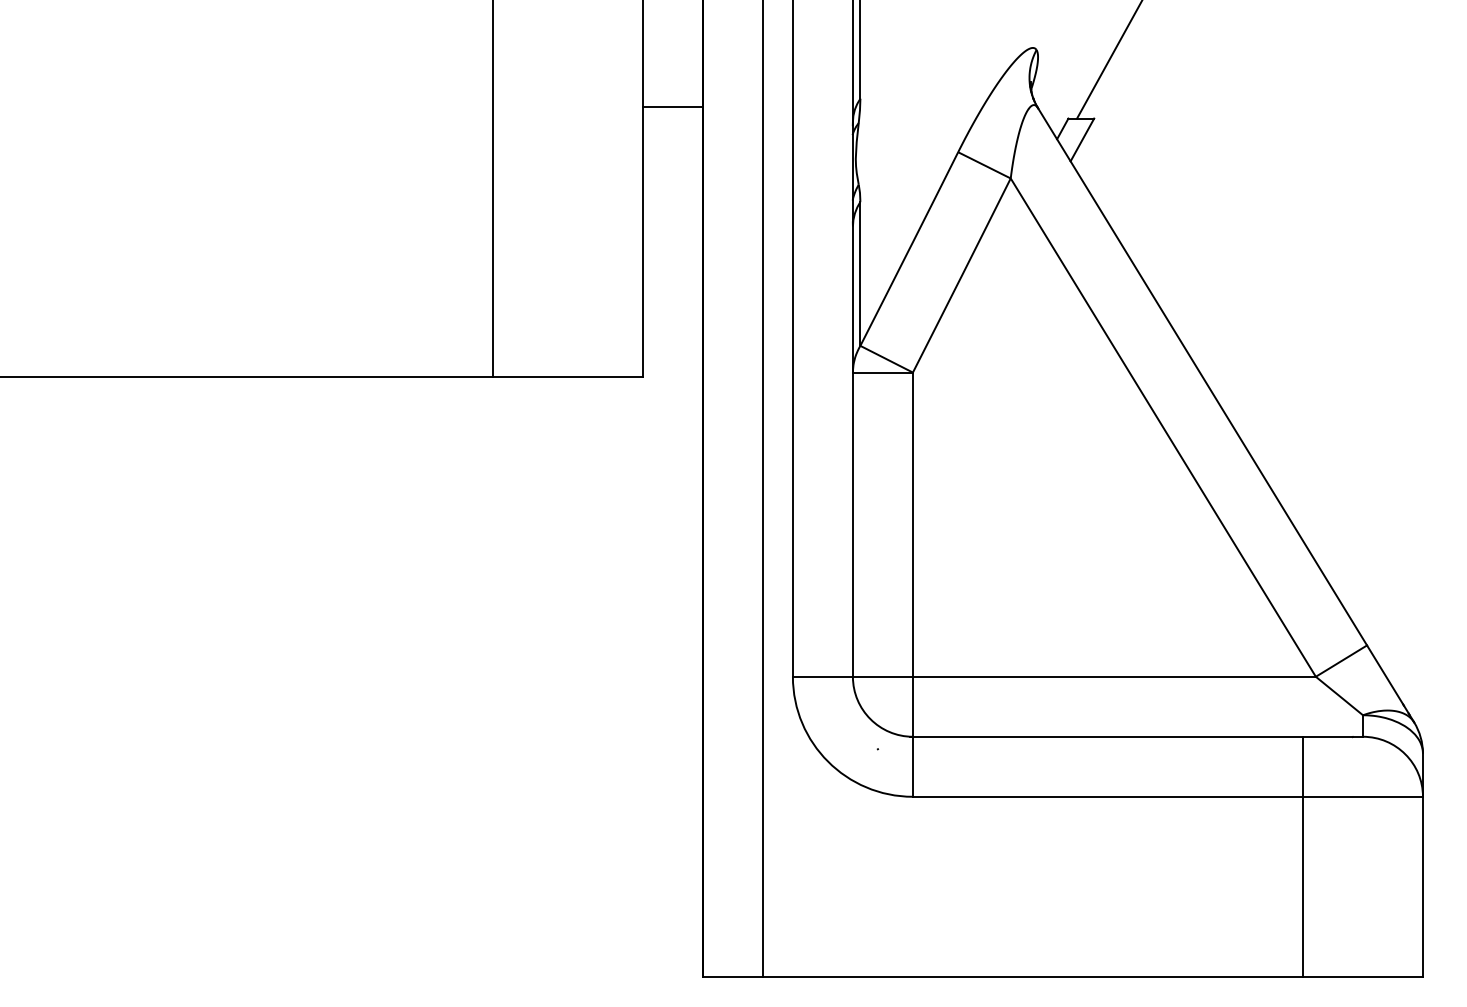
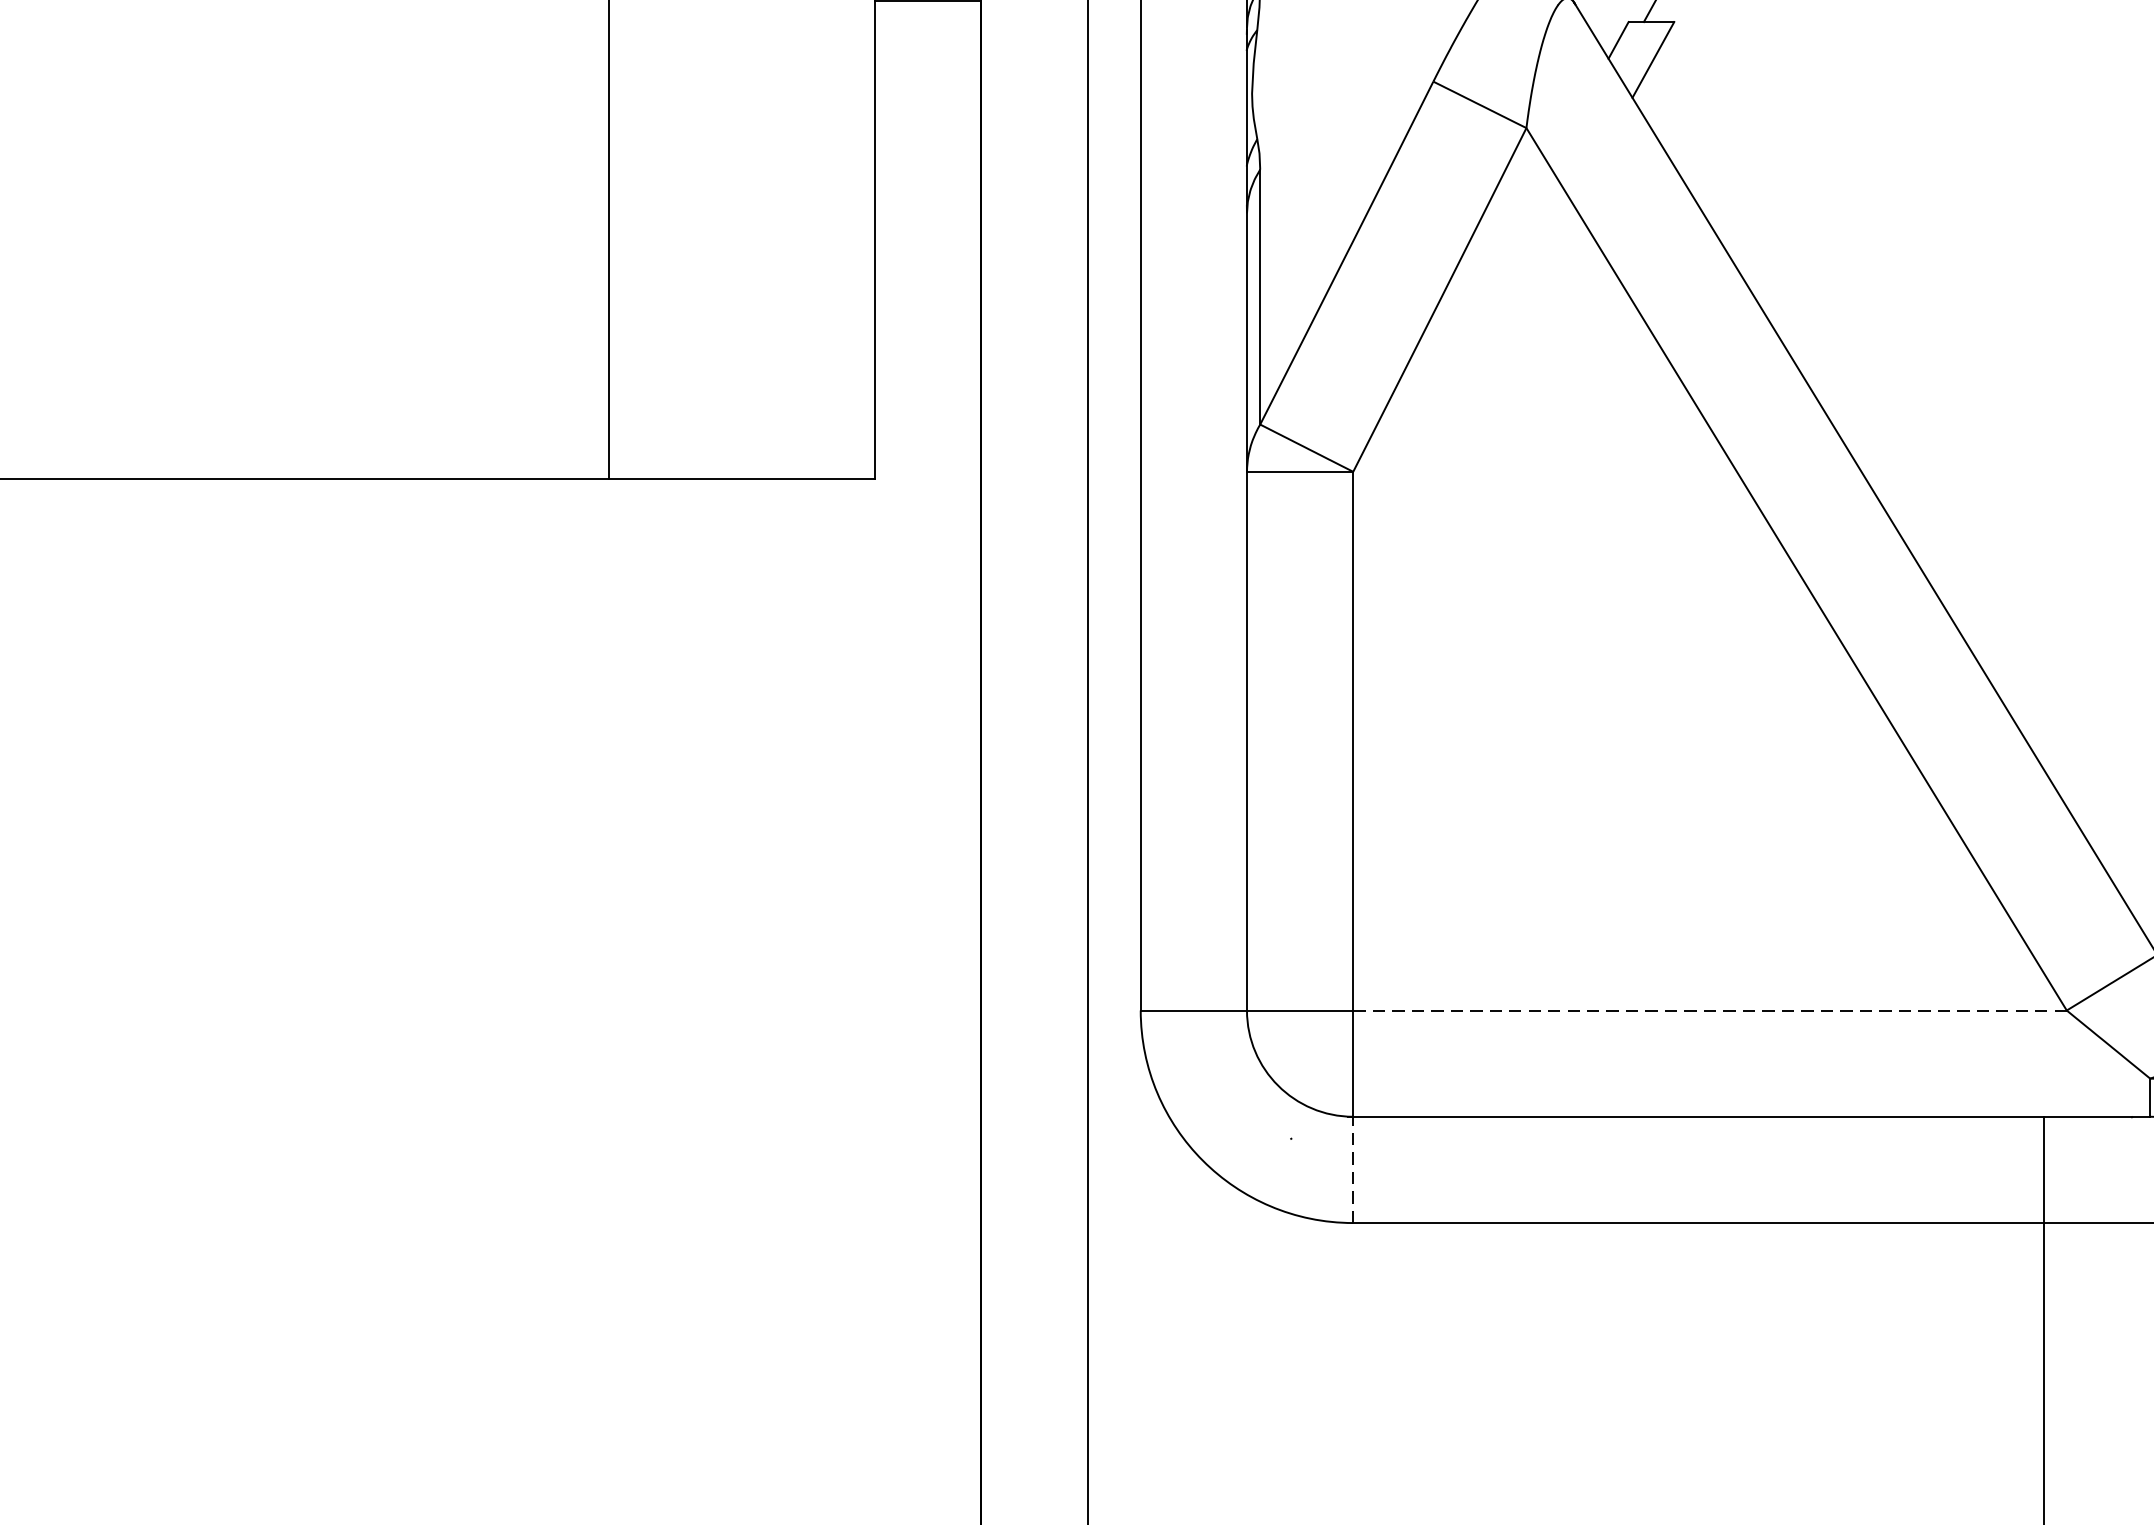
line: (1114, 676) -> (1710, 1010), solid -> dashed
line: (912, 766) -> (1352, 1169), solid -> dashed

